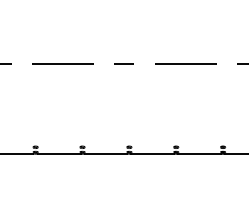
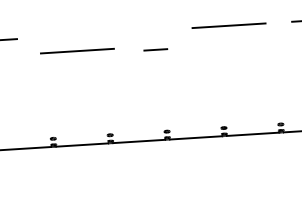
line: (62, 63) -> (76, 51), moved
line: (123, 63) -> (154, 49), moved

